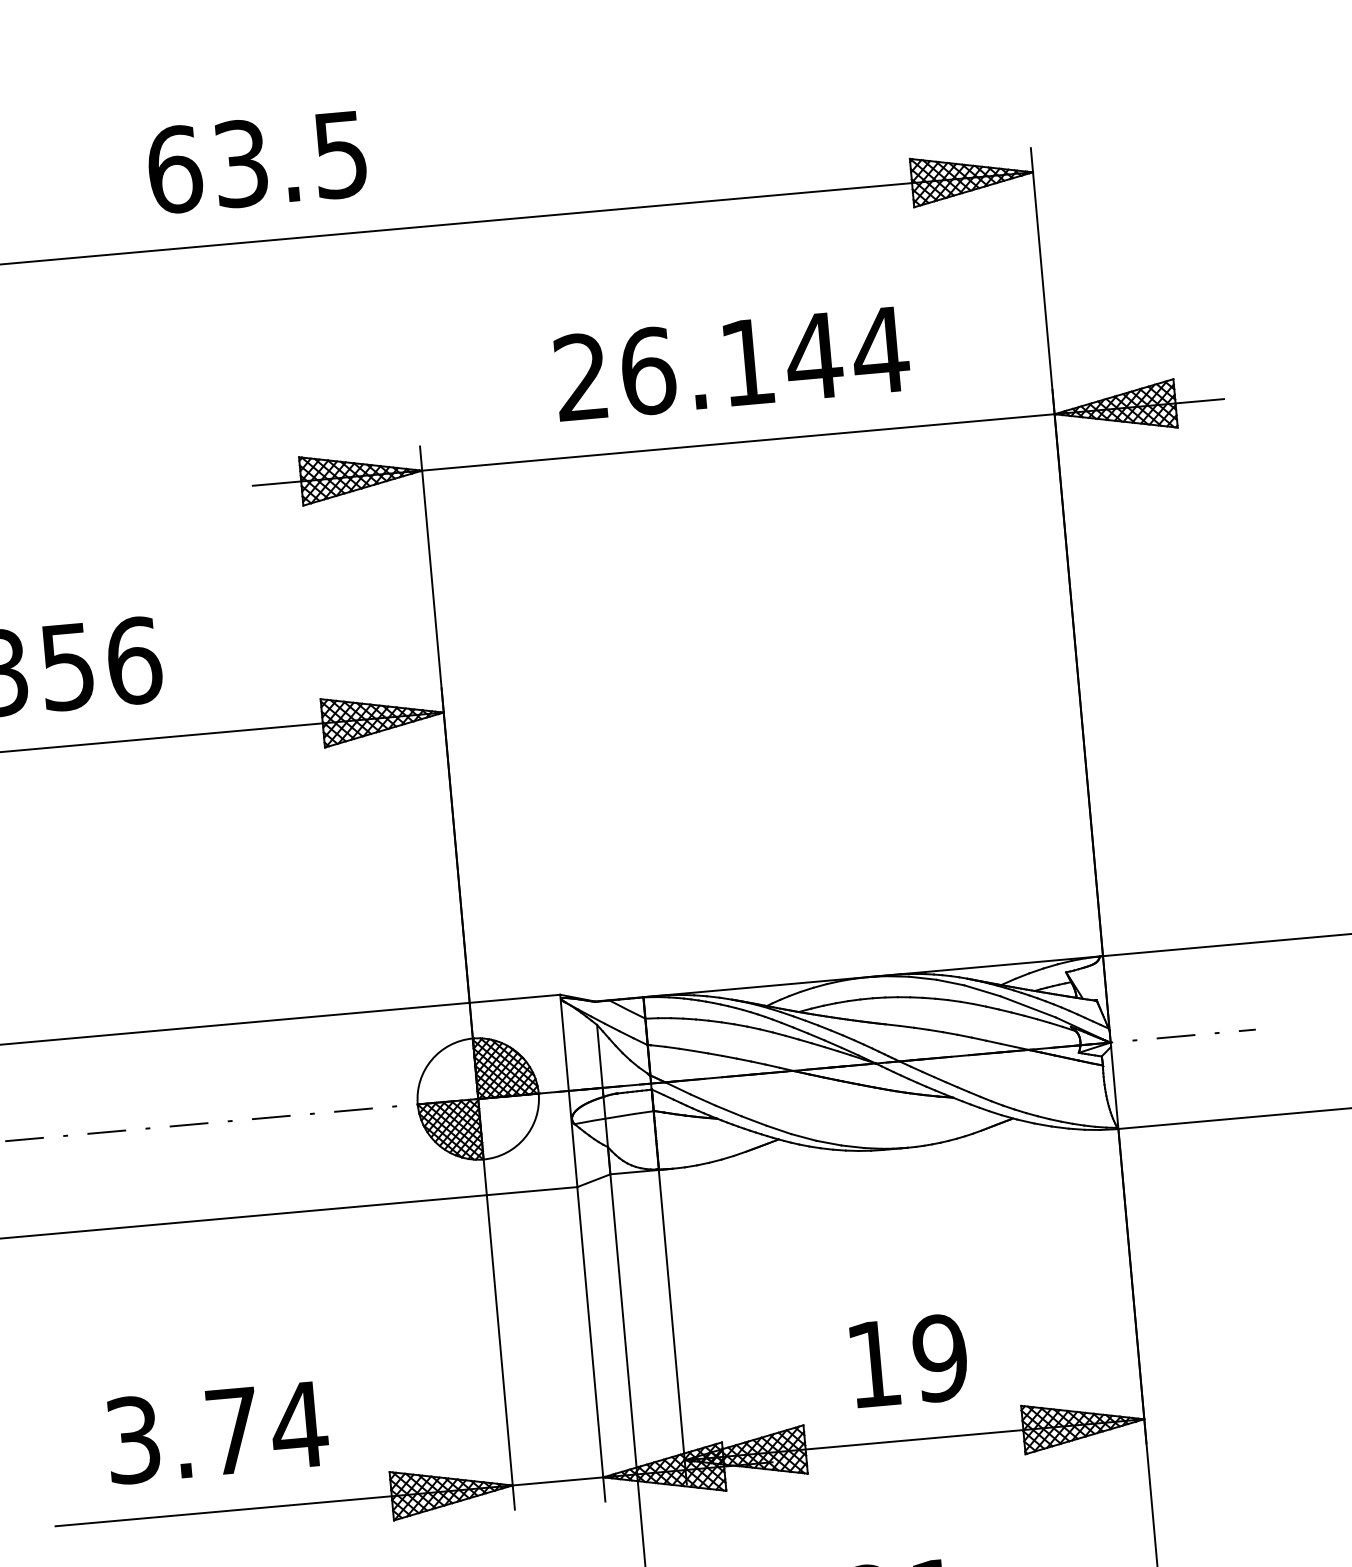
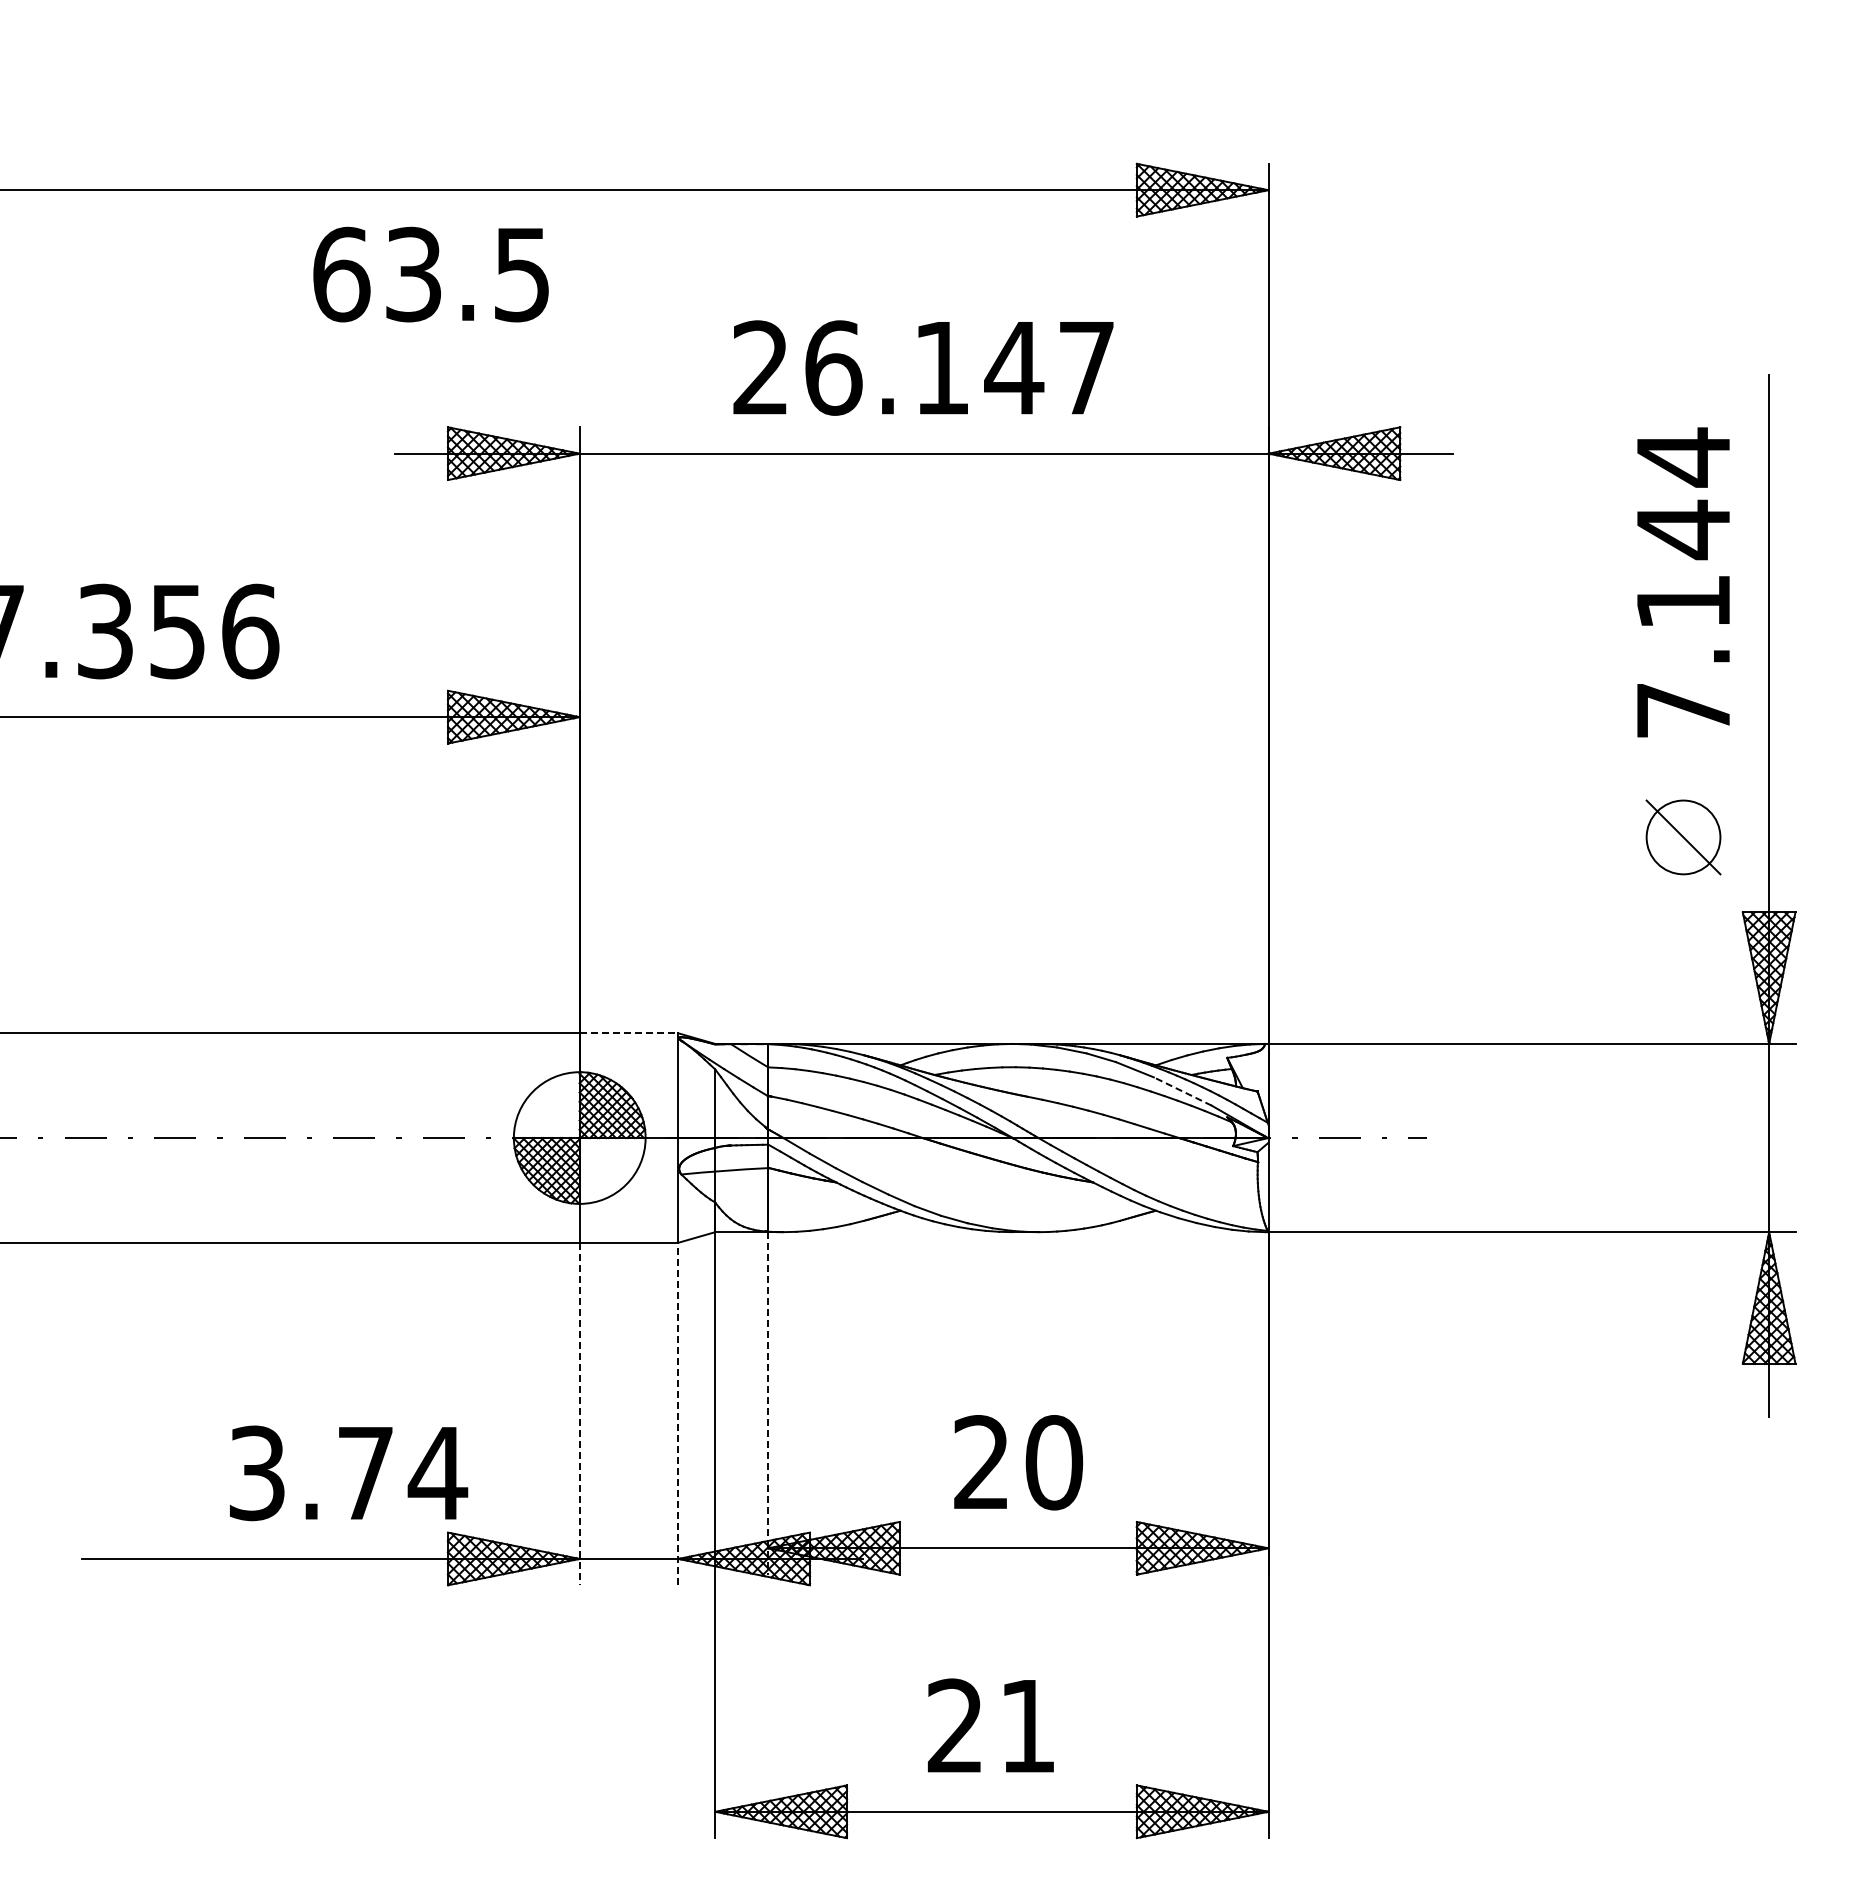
text: (256, 162) -> (430, 274), moved
text: (880, 350) -> (1086, 368), 26.144 -> 26.147
line: (515, 998) -> (629, 1033), solid -> dashed
line: (1027, 1006) -> (1182, 1091), solid -> dashed
line: (672, 1327) -> (767, 1403), solid -> dashed
line: (591, 1343) -> (678, 1413), solid -> dashed
line: (500, 1352) -> (579, 1414), solid -> dashed
text: (907, 1360) -> (1018, 1462), 19 -> 20
text: (218, 1432) -> (349, 1473), moved

